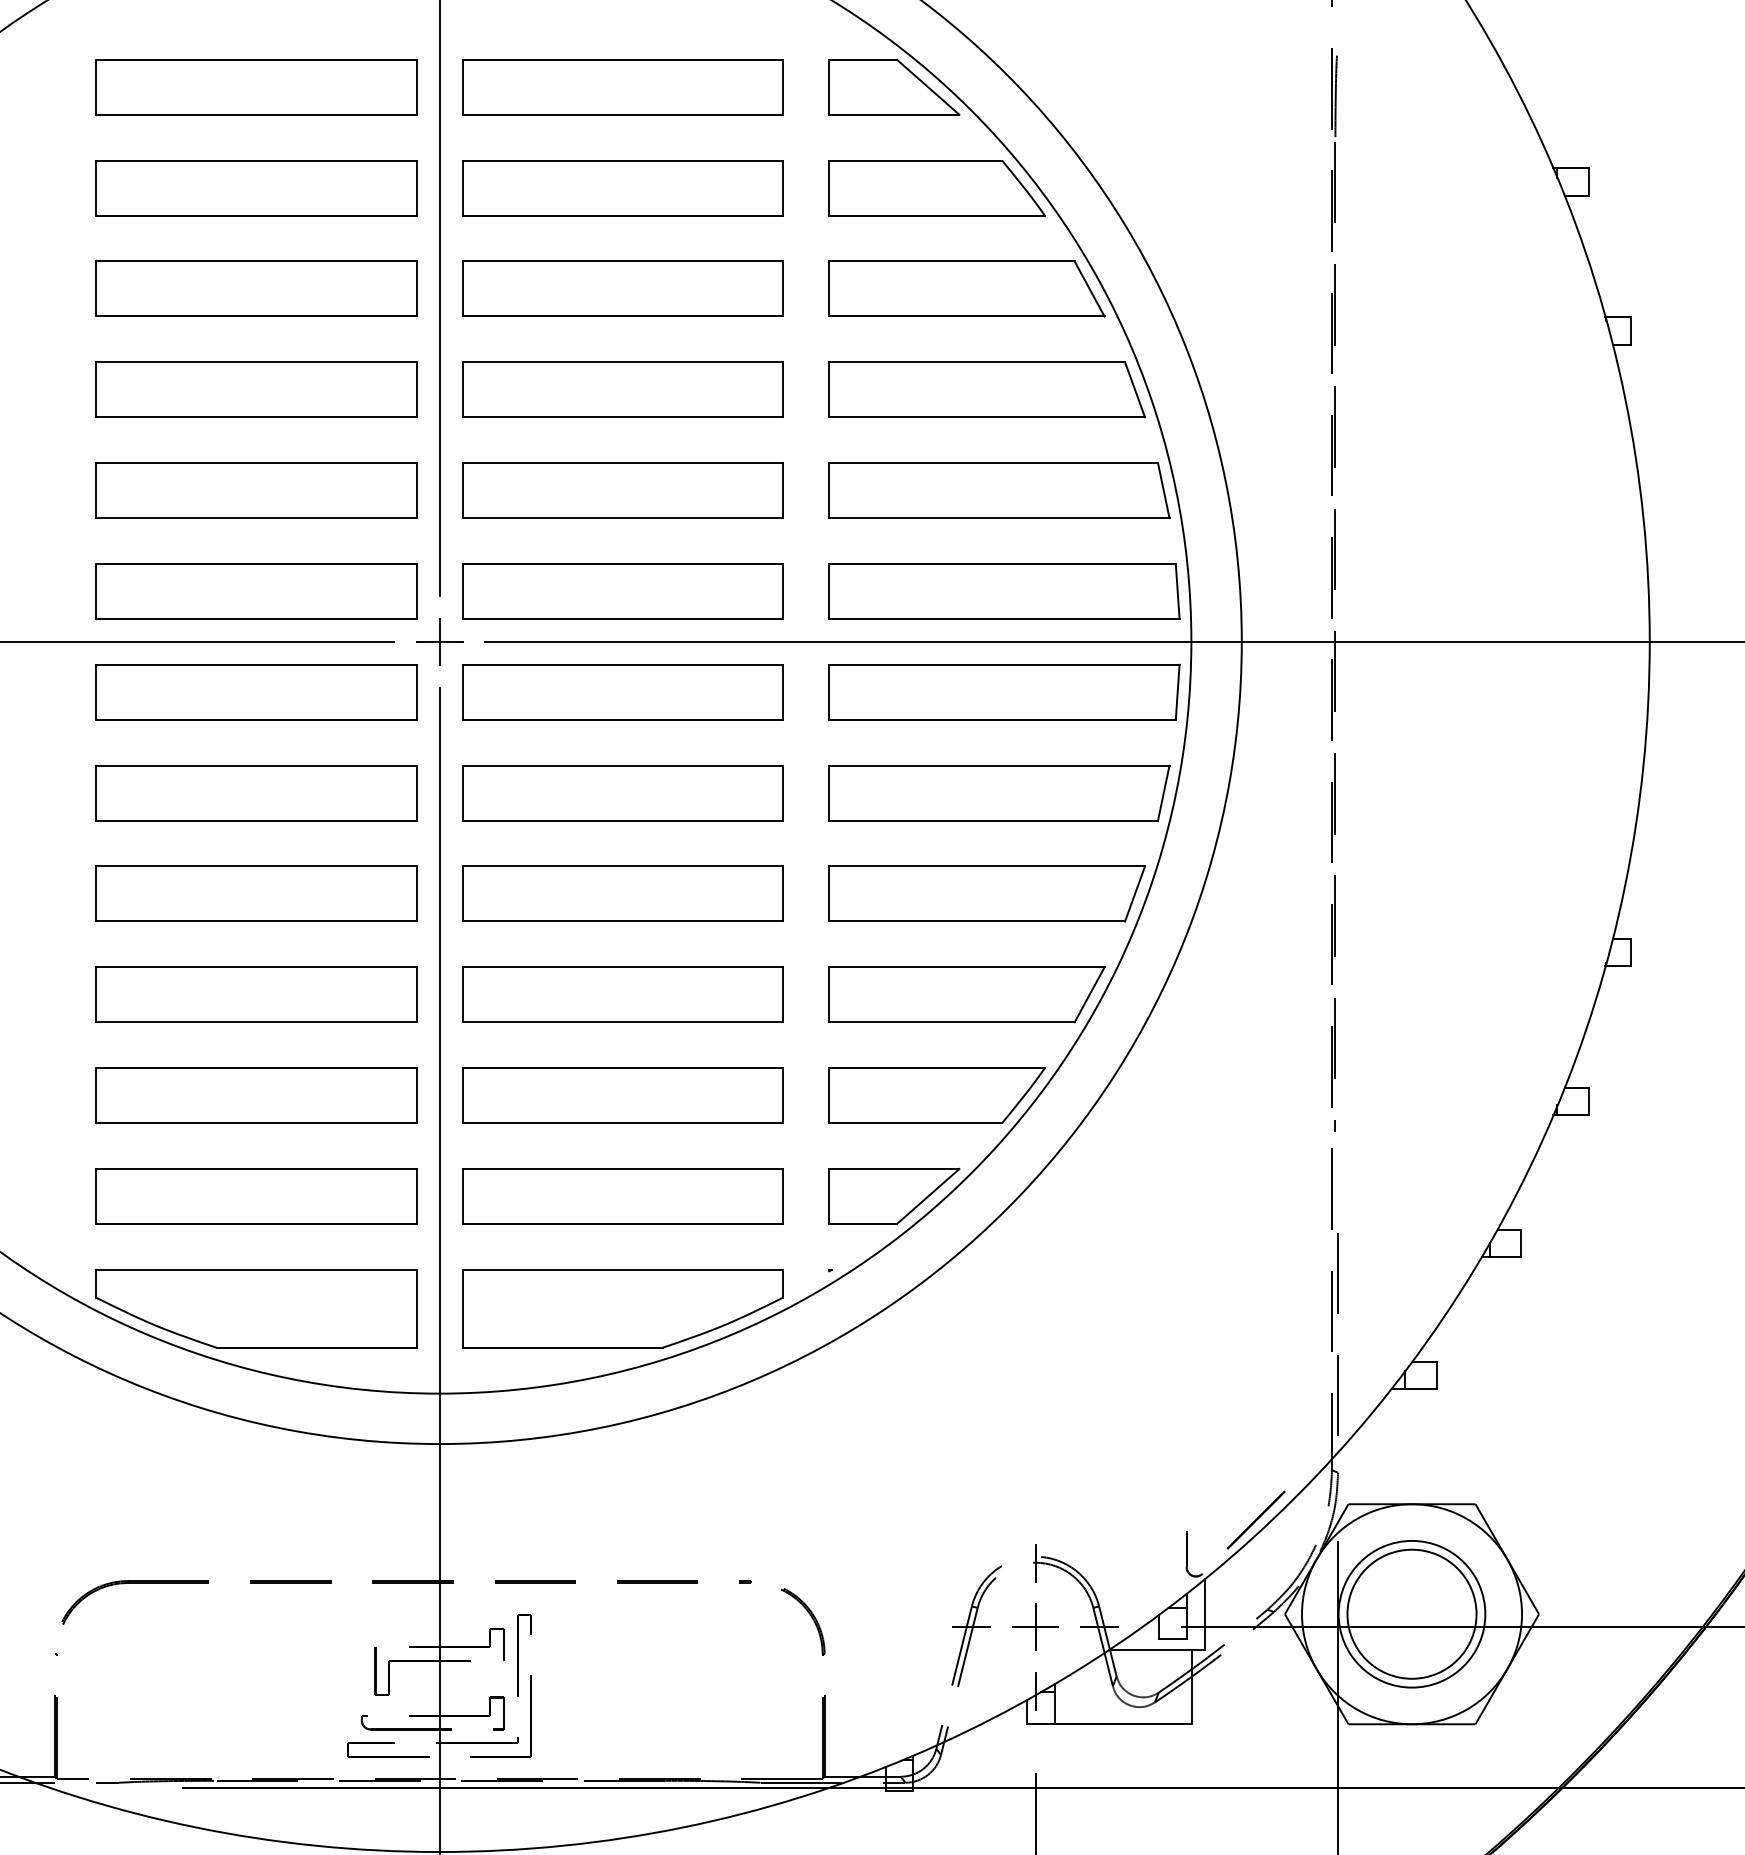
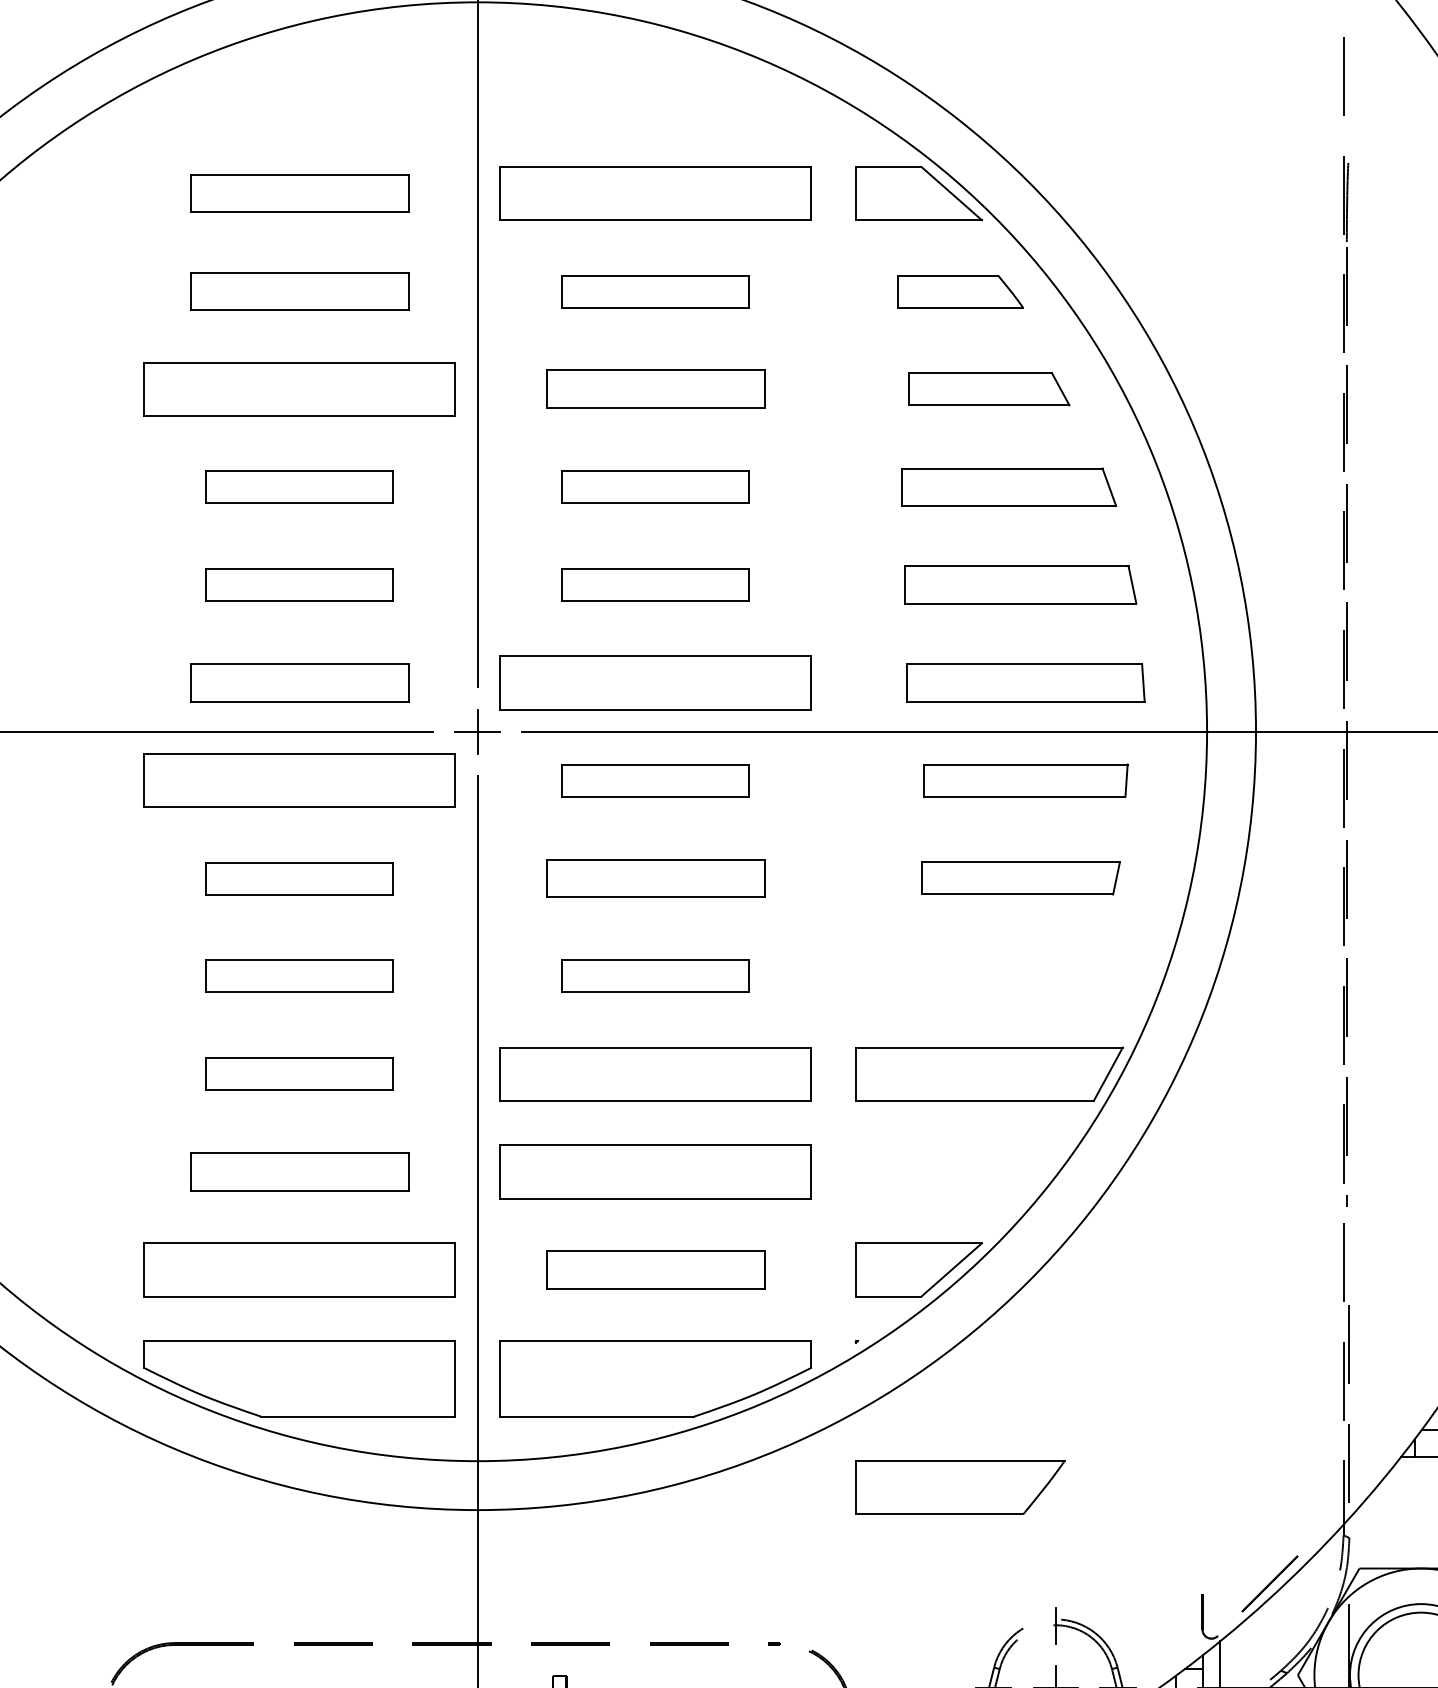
part: (256, 87) -> (299, 193), size x0.7
part: (256, 188) -> (299, 291), size x0.7
part: (622, 188) -> (655, 291), size x0.6
part: (936, 188) -> (959, 291), size x0.6
part: (622, 288) -> (655, 388), size x0.7
part: (966, 288) -> (988, 388), size x0.6
part: (256, 389) -> (299, 486), size x0.6
part: (622, 389) -> (655, 486), size x0.6
part: (986, 389) -> (1008, 486), size x0.7
part: (256, 490) -> (299, 584), size x0.6
part: (622, 490) -> (655, 584), size x0.6
part: (999, 490) -> (1020, 584), size x0.7
part: (256, 591) -> (299, 682), size x0.7
part: (1004, 591) -> (1025, 682), size x0.7
part: (1004, 691) -> (1025, 779), size x0.6
part: (622, 692) -> (655, 780), size x0.6
part: (999, 792) -> (1020, 877), size x0.6
part: (256, 793) -> (299, 878), size x0.6
part: (622, 793) -> (655, 878), size x0.7
part: (256, 893) -> (299, 975), size x0.6
part: (622, 893) -> (655, 975), size x0.6
part: (986, 893) -> (1008, 975), removed
part: (256, 994) -> (299, 1073), size x0.6
part: (256, 1095) -> (299, 1171), size x0.7
part: (936, 1095) -> (959, 1487), moved
part: (622, 1196) -> (655, 1269), size x0.7

